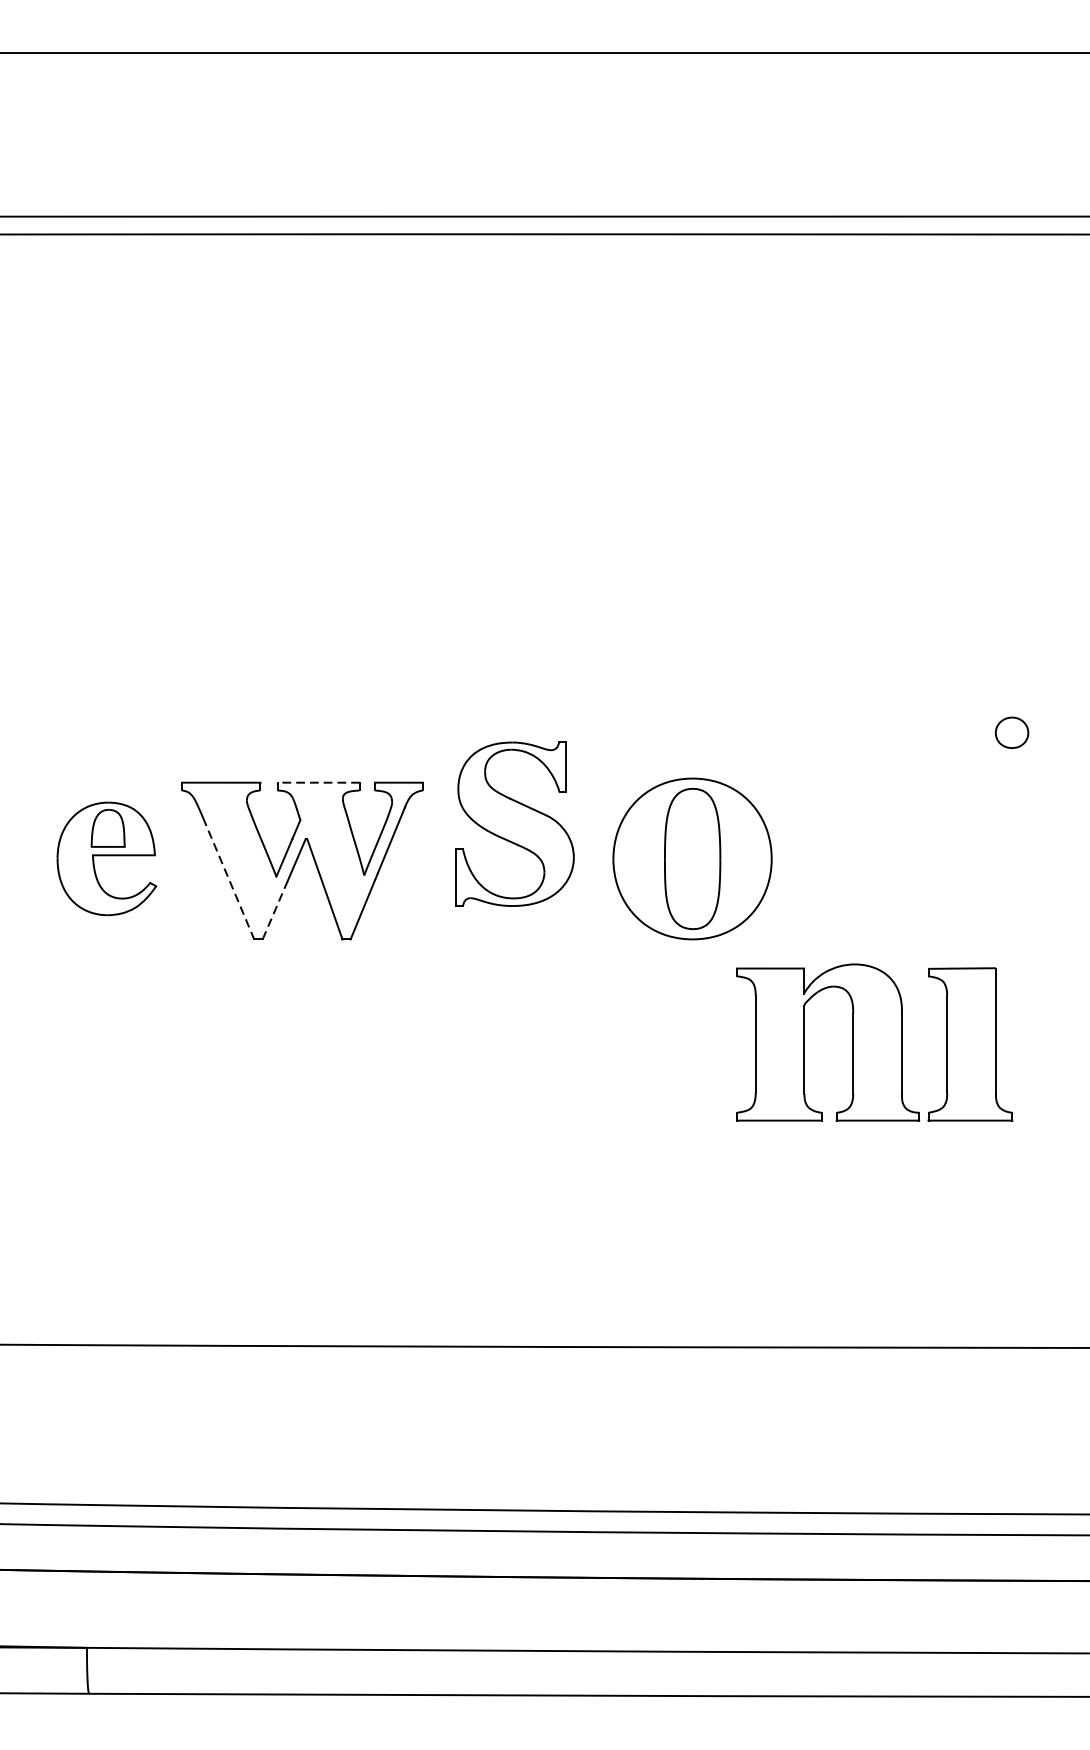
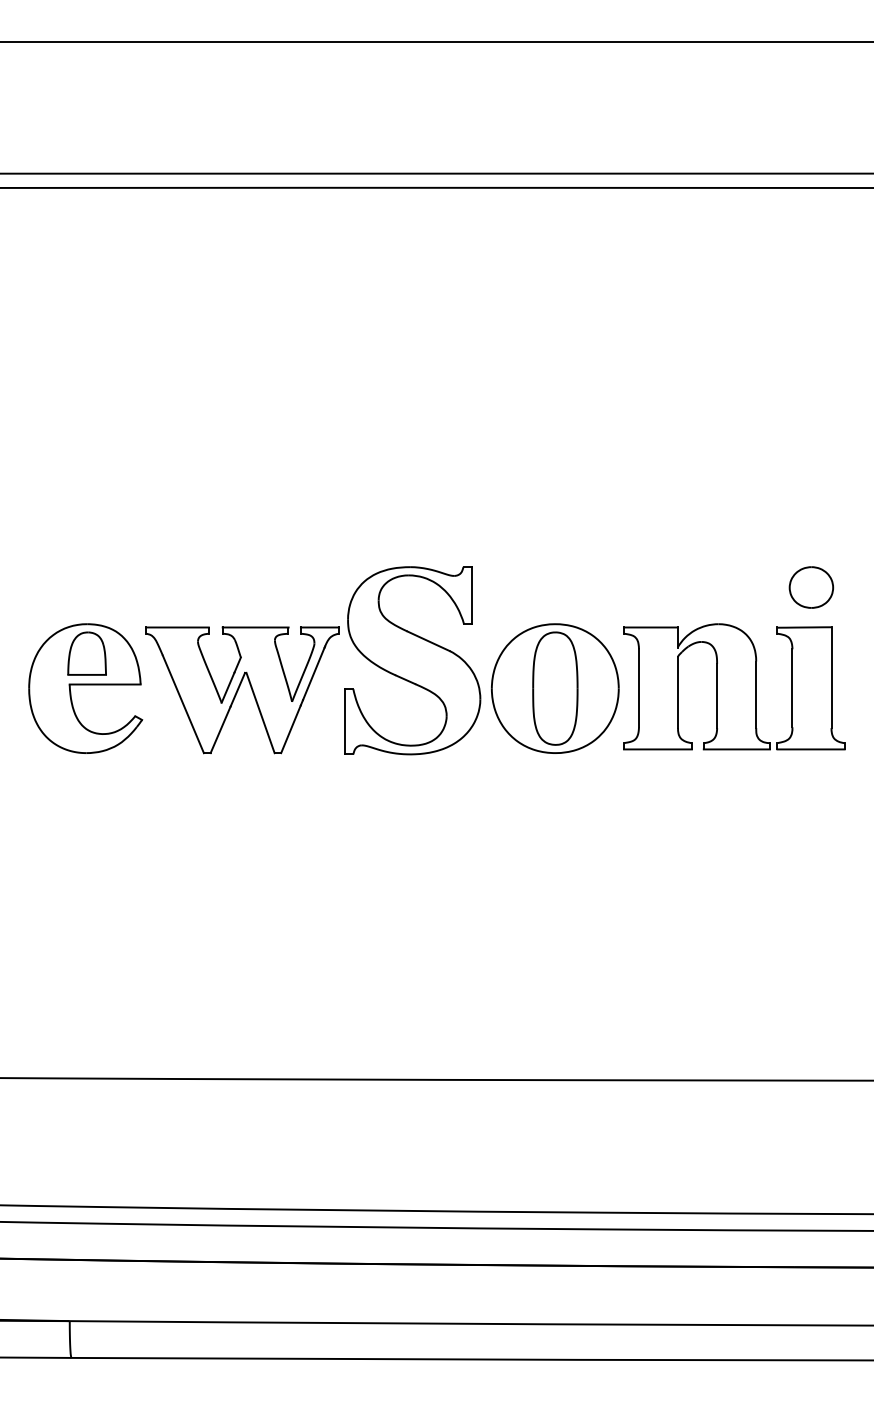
part: (1012, 732) -> (811, 587), size x1.67
line: (318, 782) -> (255, 627), dashed -> solid
part: (514, 823) -> (412, 660), size x1.43
part: (106, 858) -> (85, 688), size x1.43
line: (228, 878) -> (183, 704), dashed -> solid
line: (274, 909) -> (220, 729), dashed -> solid
part: (874, 1042) -> (734, 686), moved

